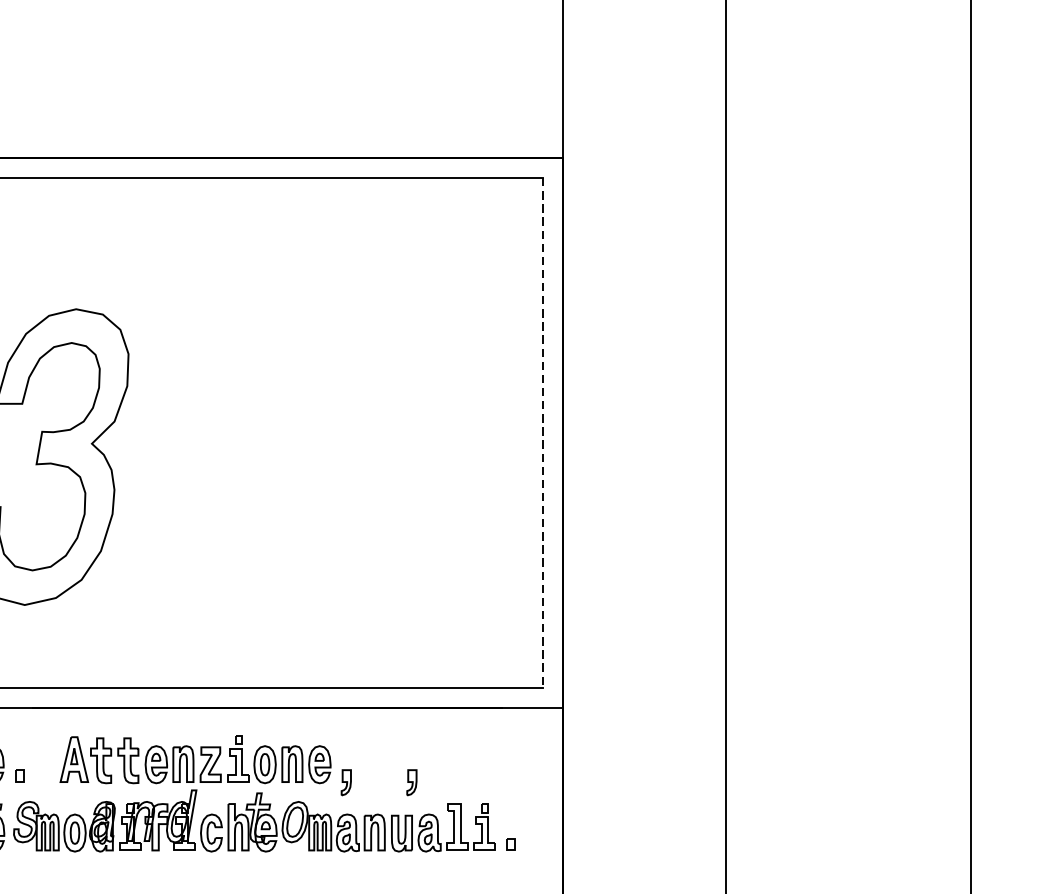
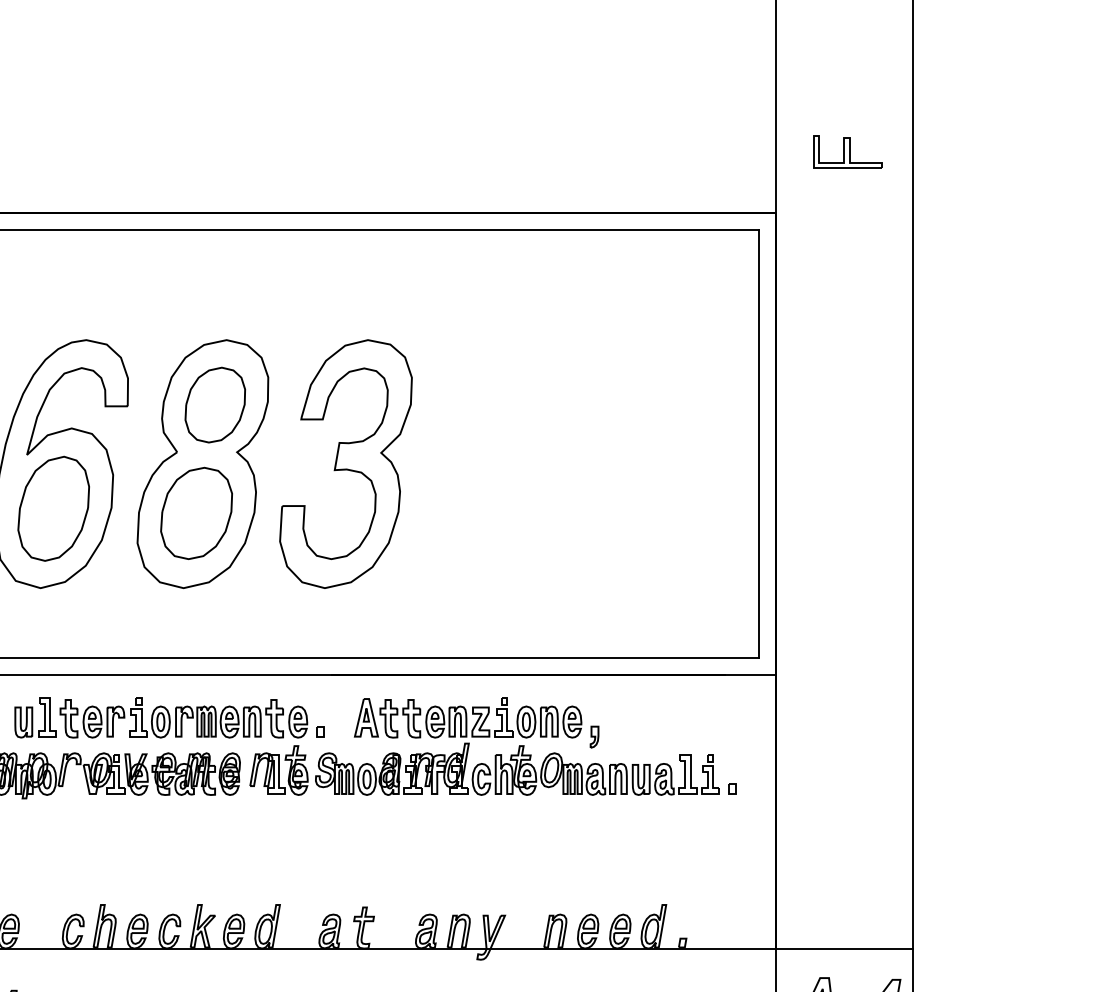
part: (647, 84) -> (847, 151), added
line: (542, 432) -> (759, 443), dashed -> solid
part: (411, 781) -> (649, 736), removed

